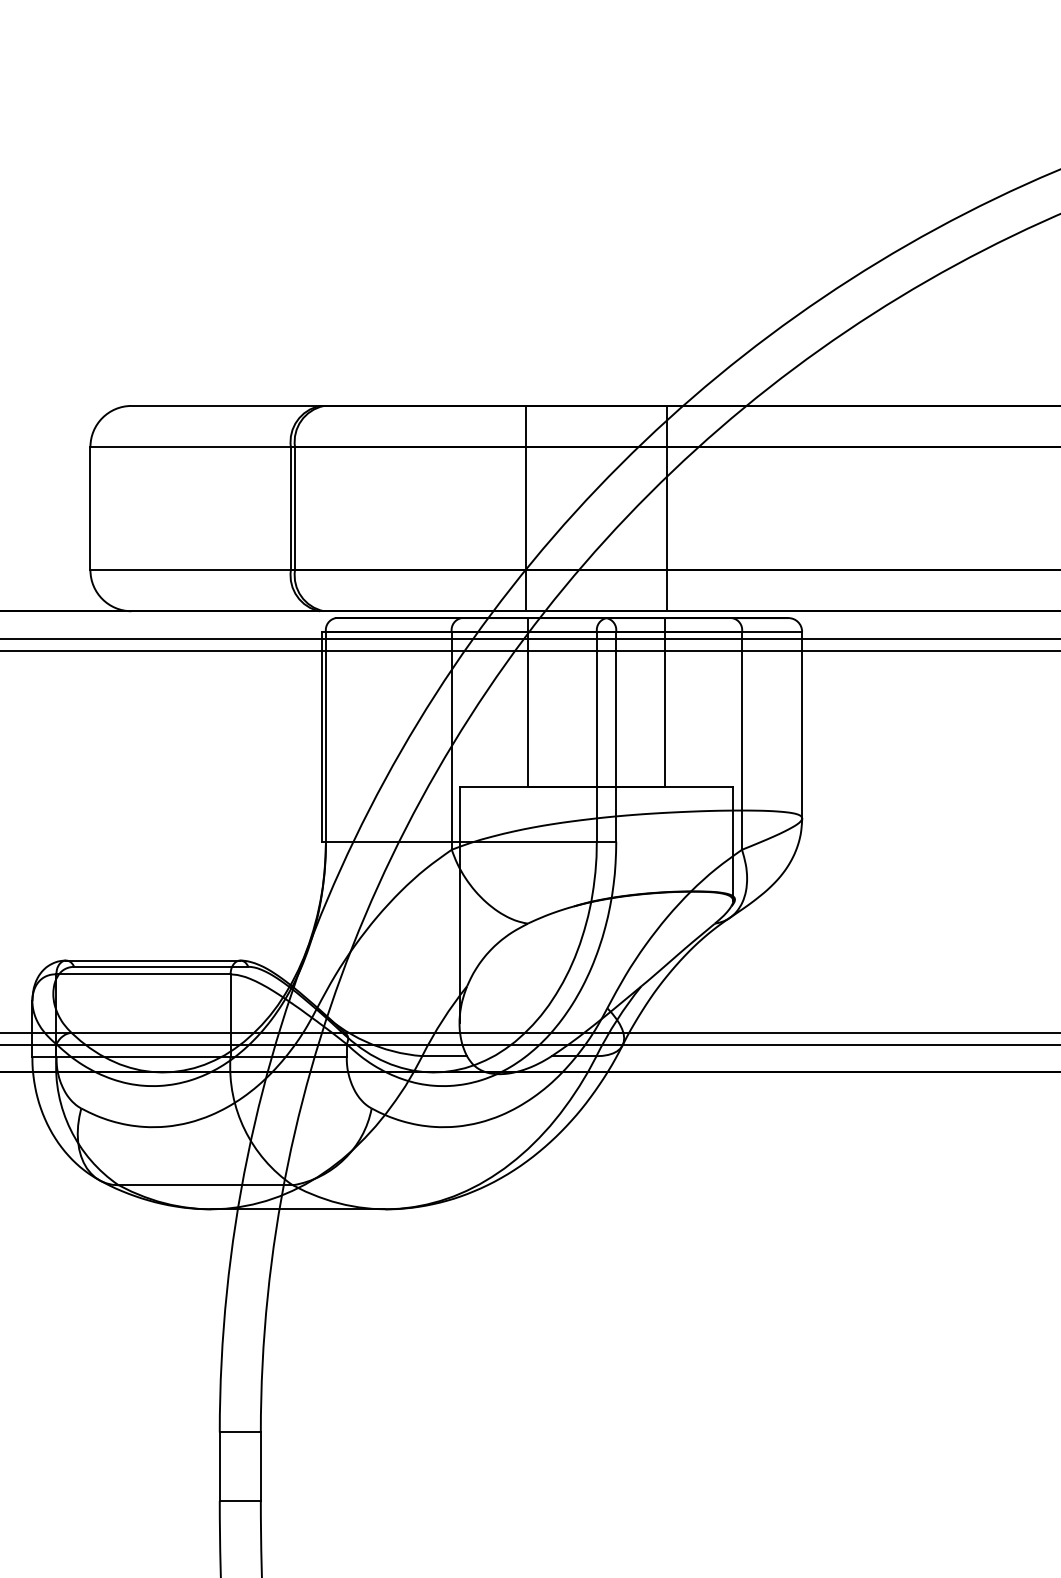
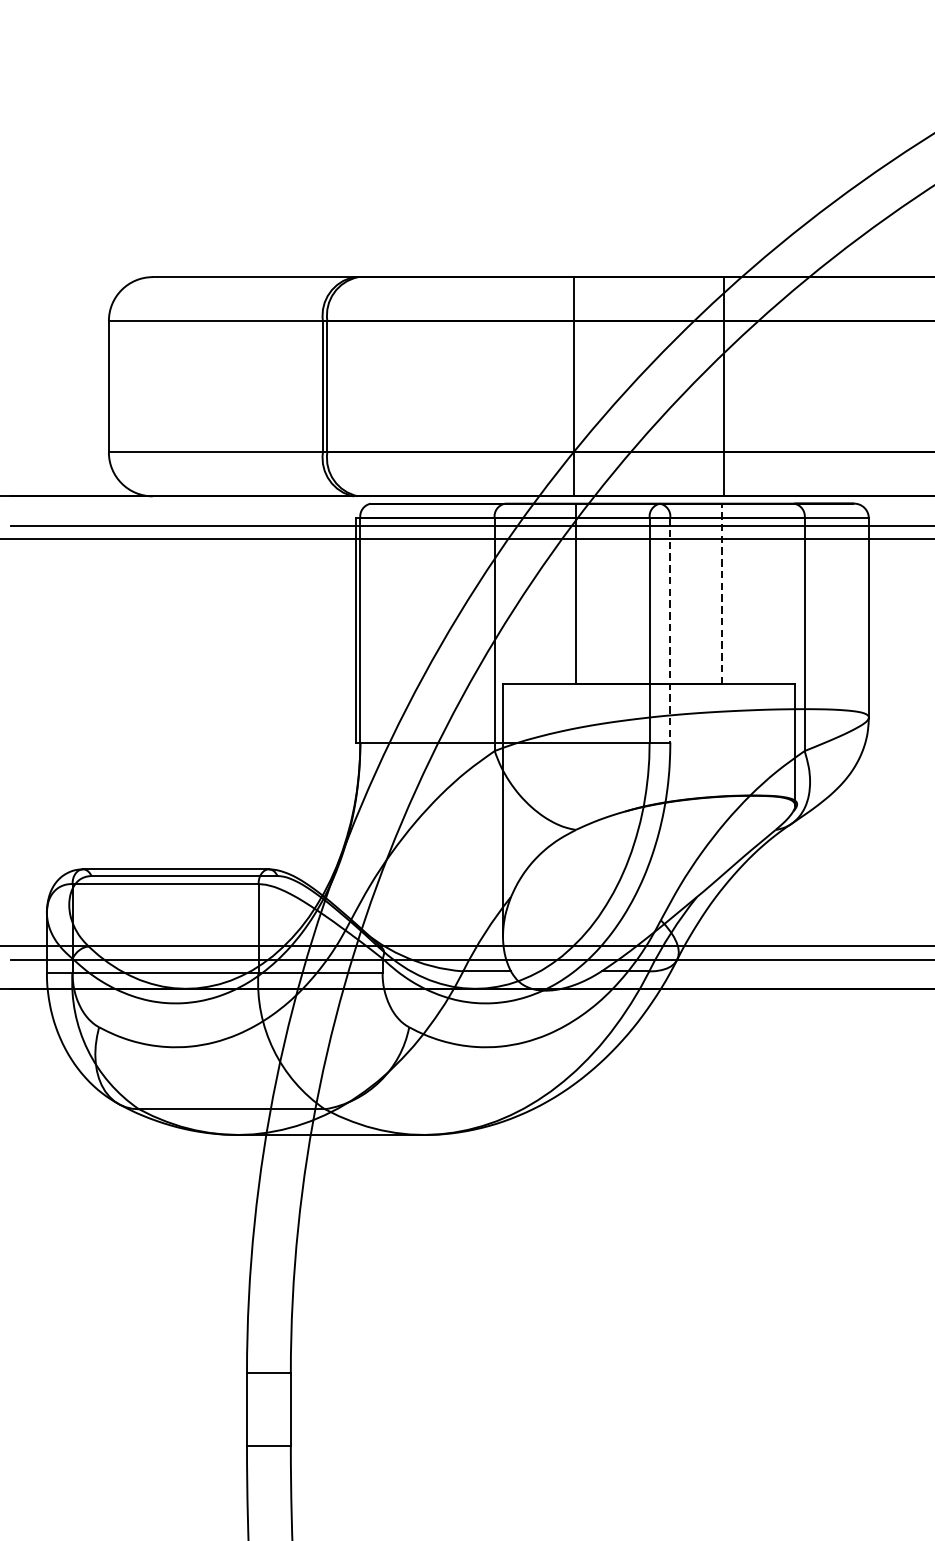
line: (664, 702) -> (721, 593), solid -> dashed
line: (616, 737) -> (670, 631), solid -> dashed

